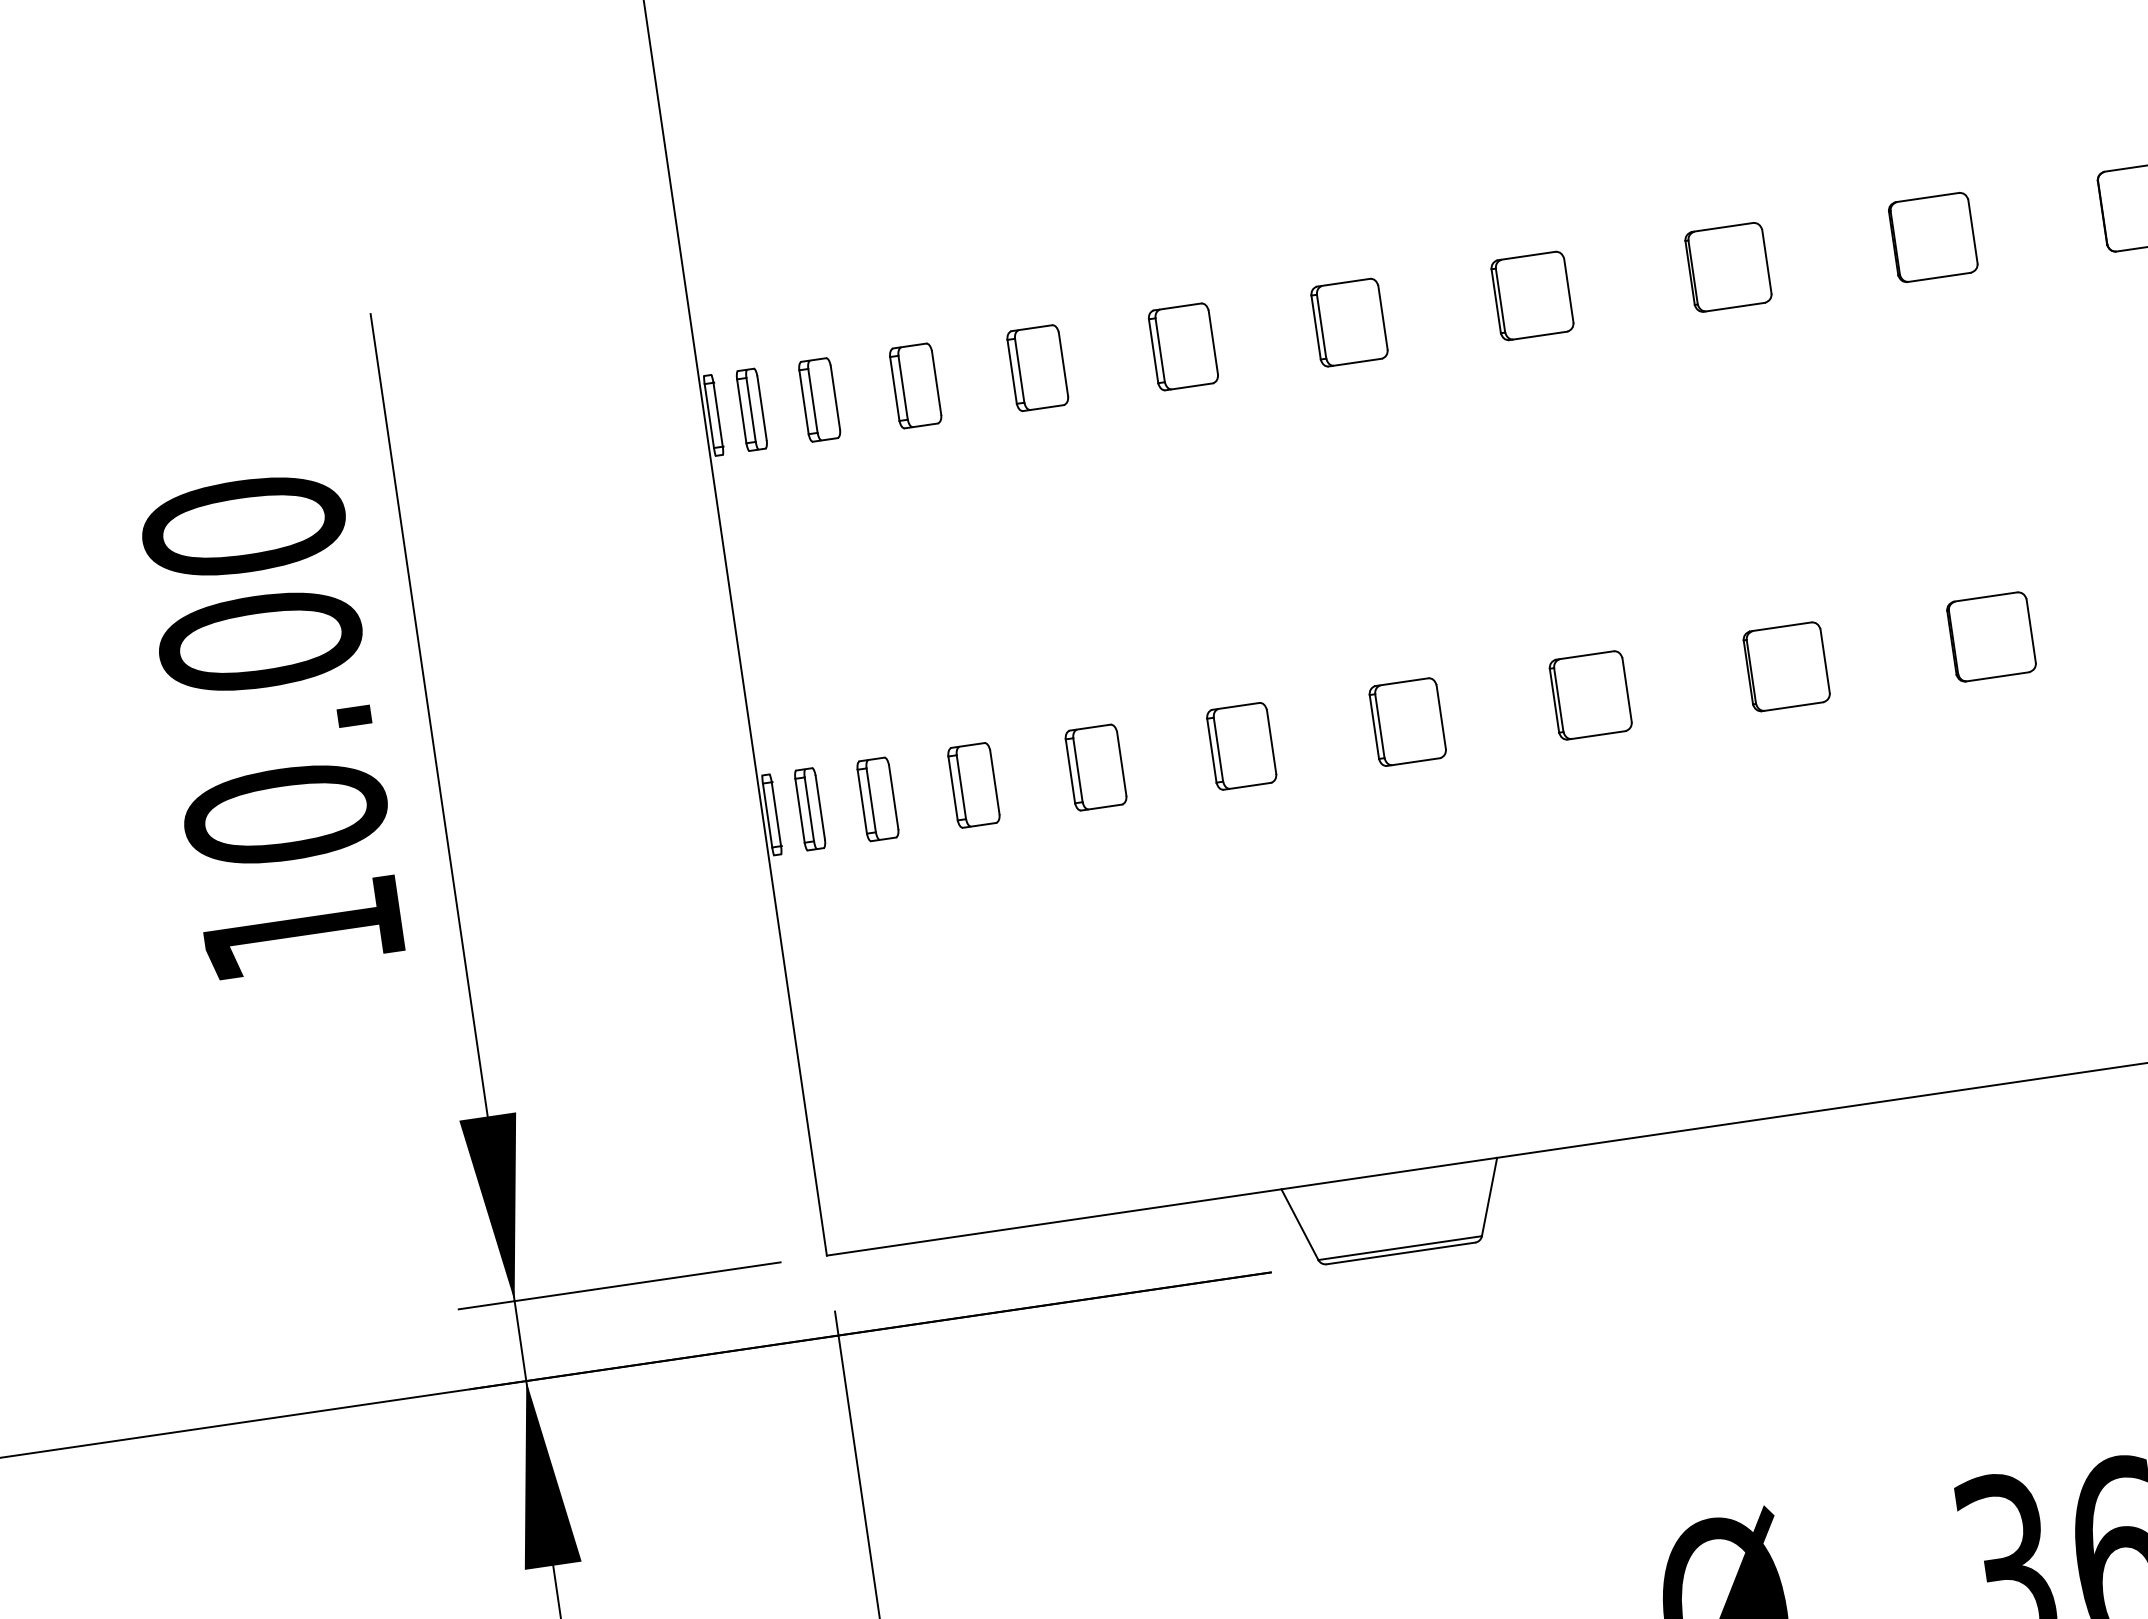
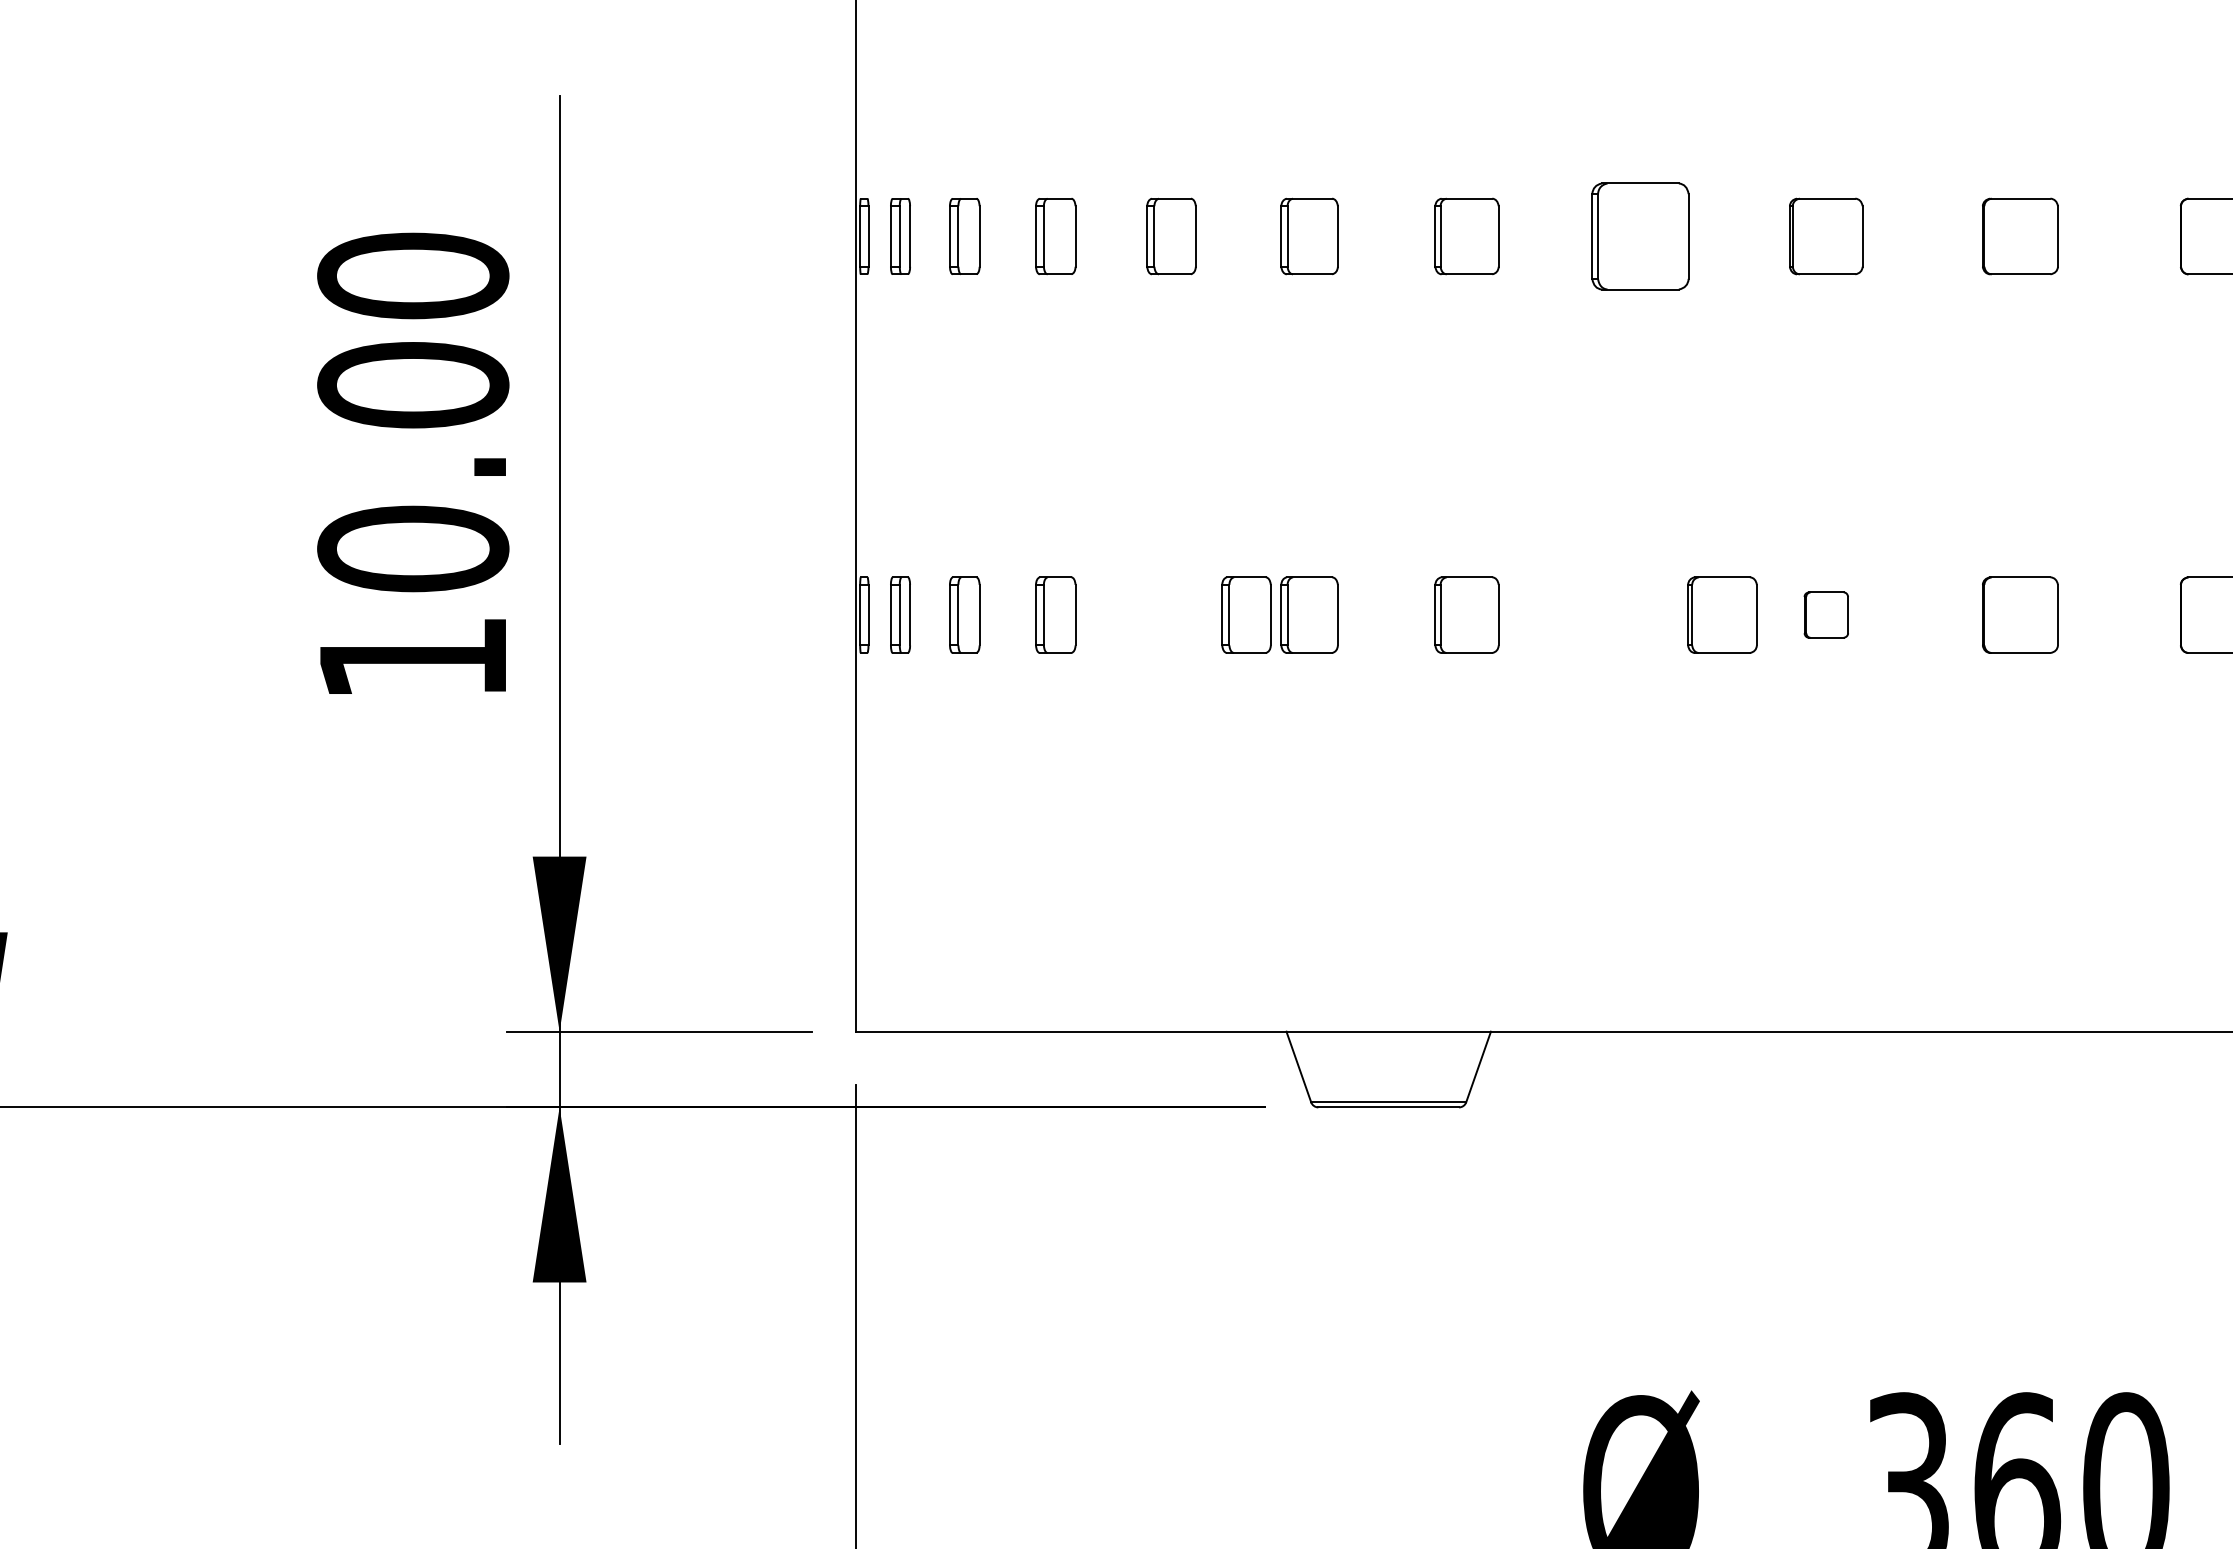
part: (1532, 295) -> (1640, 236), size x1.4
part: (1786, 666) -> (1826, 614), size x0.6
part: (1590, 694) -> (1722, 614), moved
part: (1095, 766) -> (1246, 614), moved

